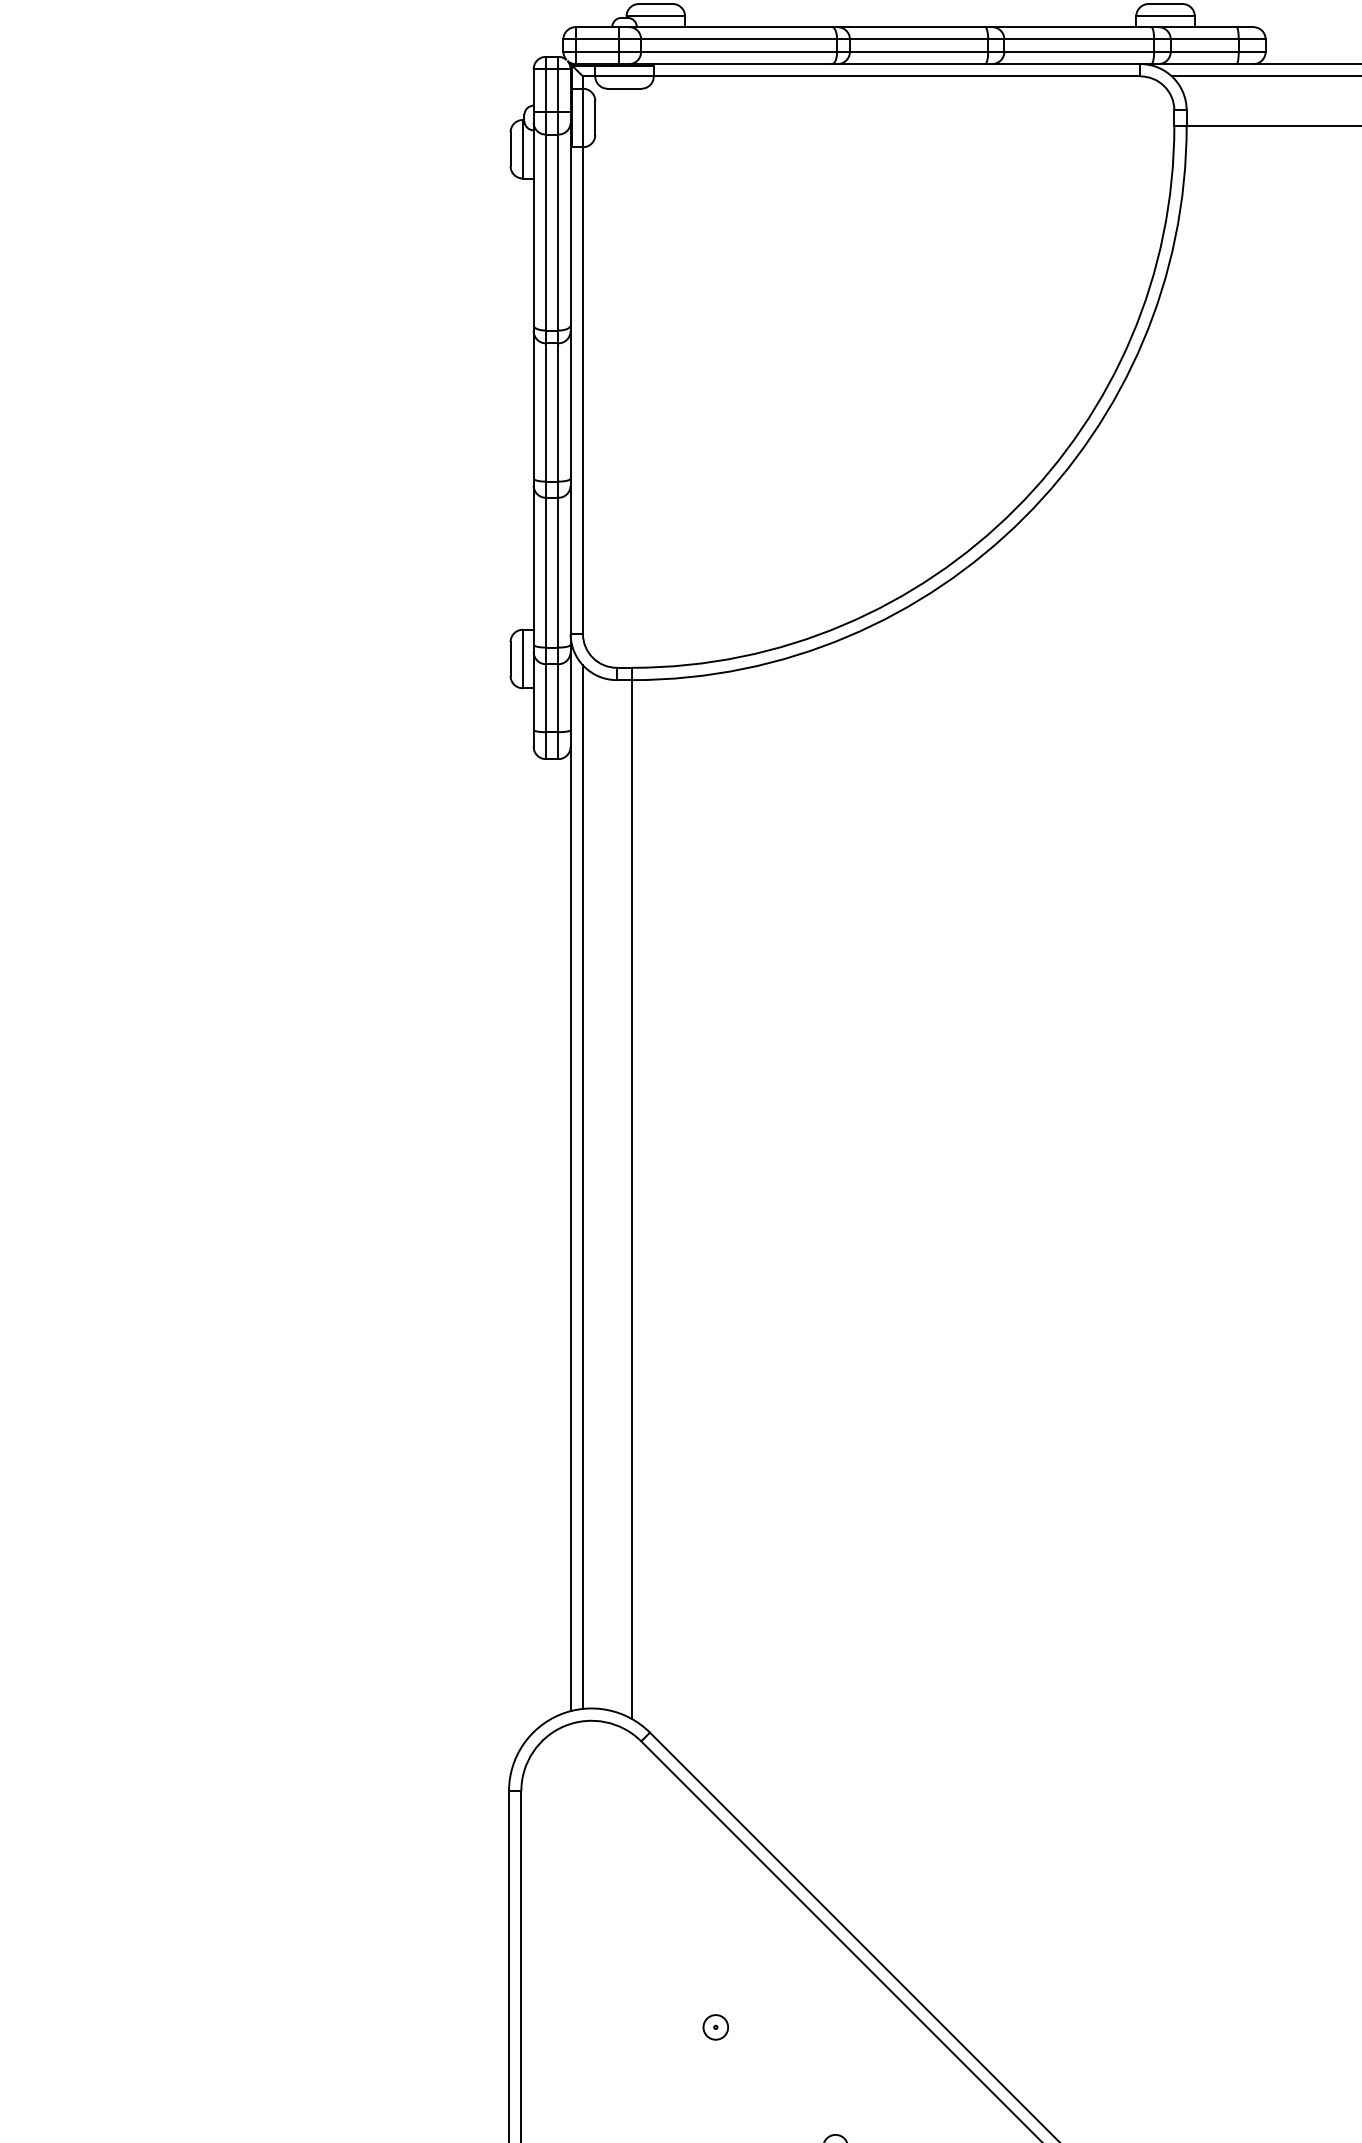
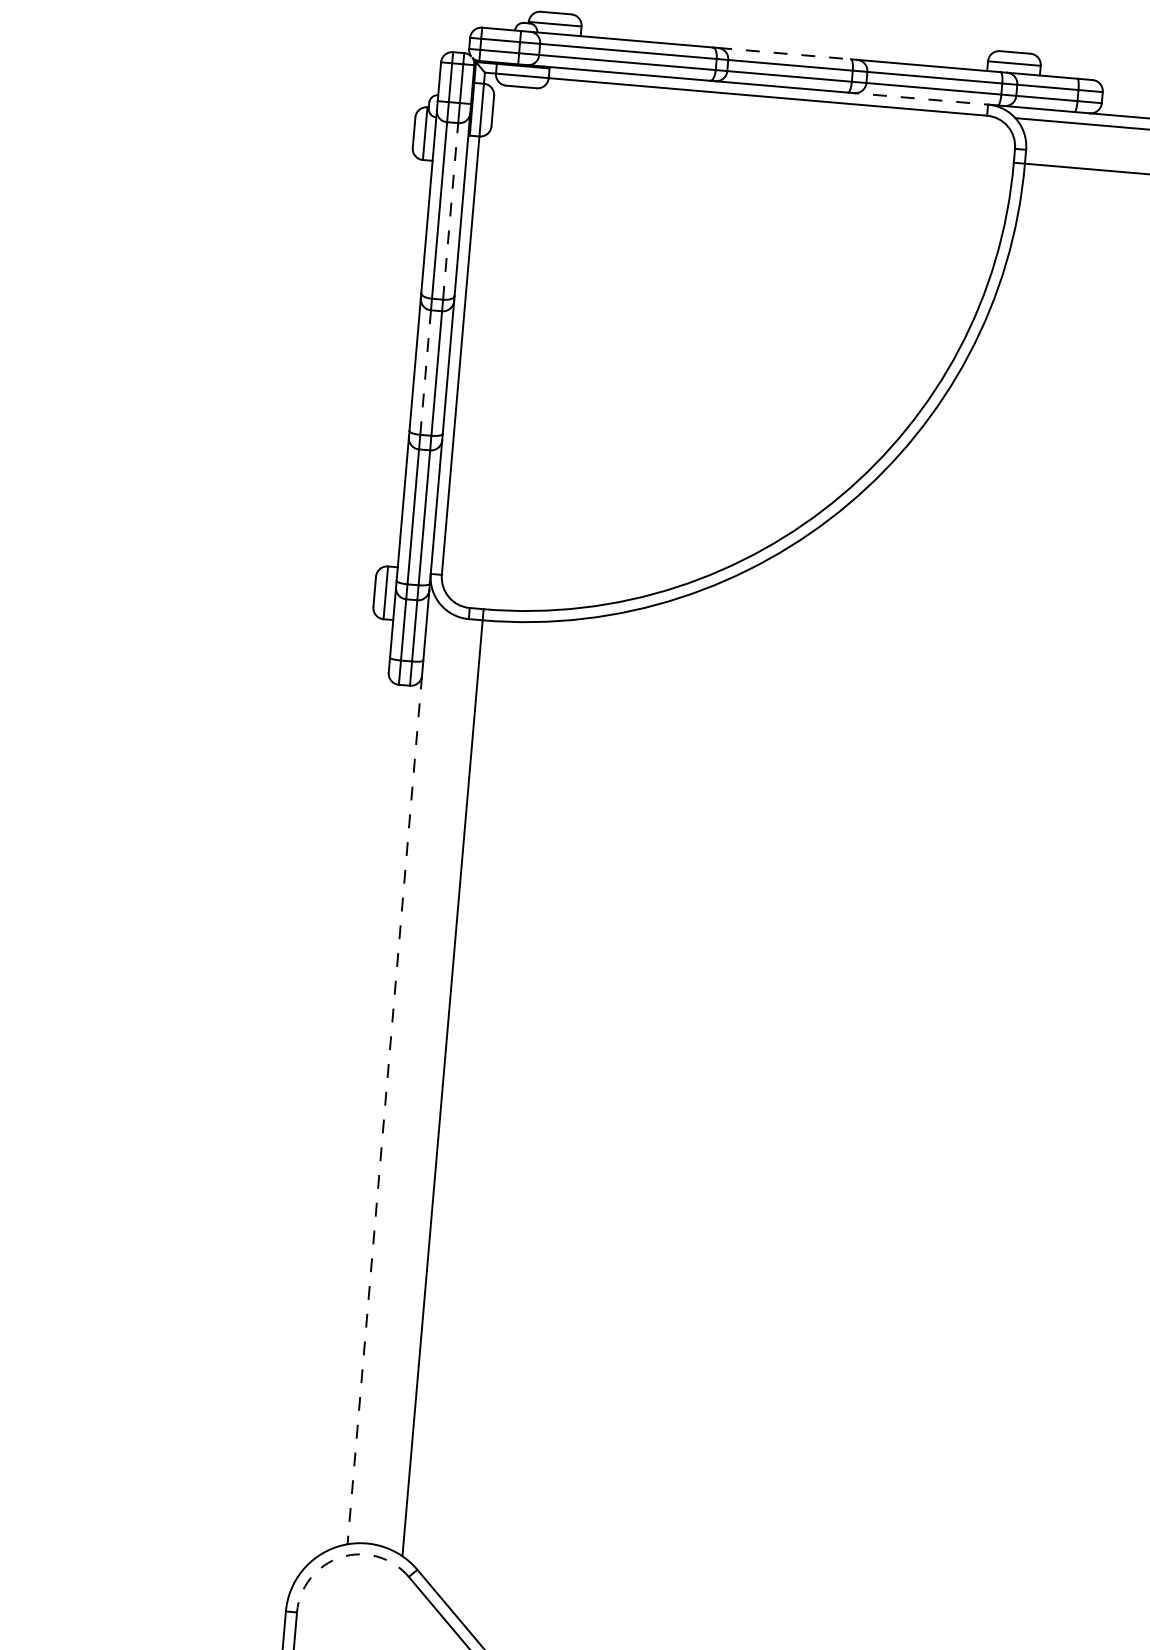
line: (911, 27) -> (784, 53), solid -> dashed
line: (1071, 64) -> (925, 99), solid -> dashed
line: (558, 232) -> (450, 211), solid -> dashed
line: (546, 413) -> (426, 373), solid -> dashed
line: (582, 1186) -> (398, 1072), removed
line: (570, 1229) -> (384, 1110), solid -> dashed
arc: (564, 1726) -> (340, 1557), solid -> dashed

